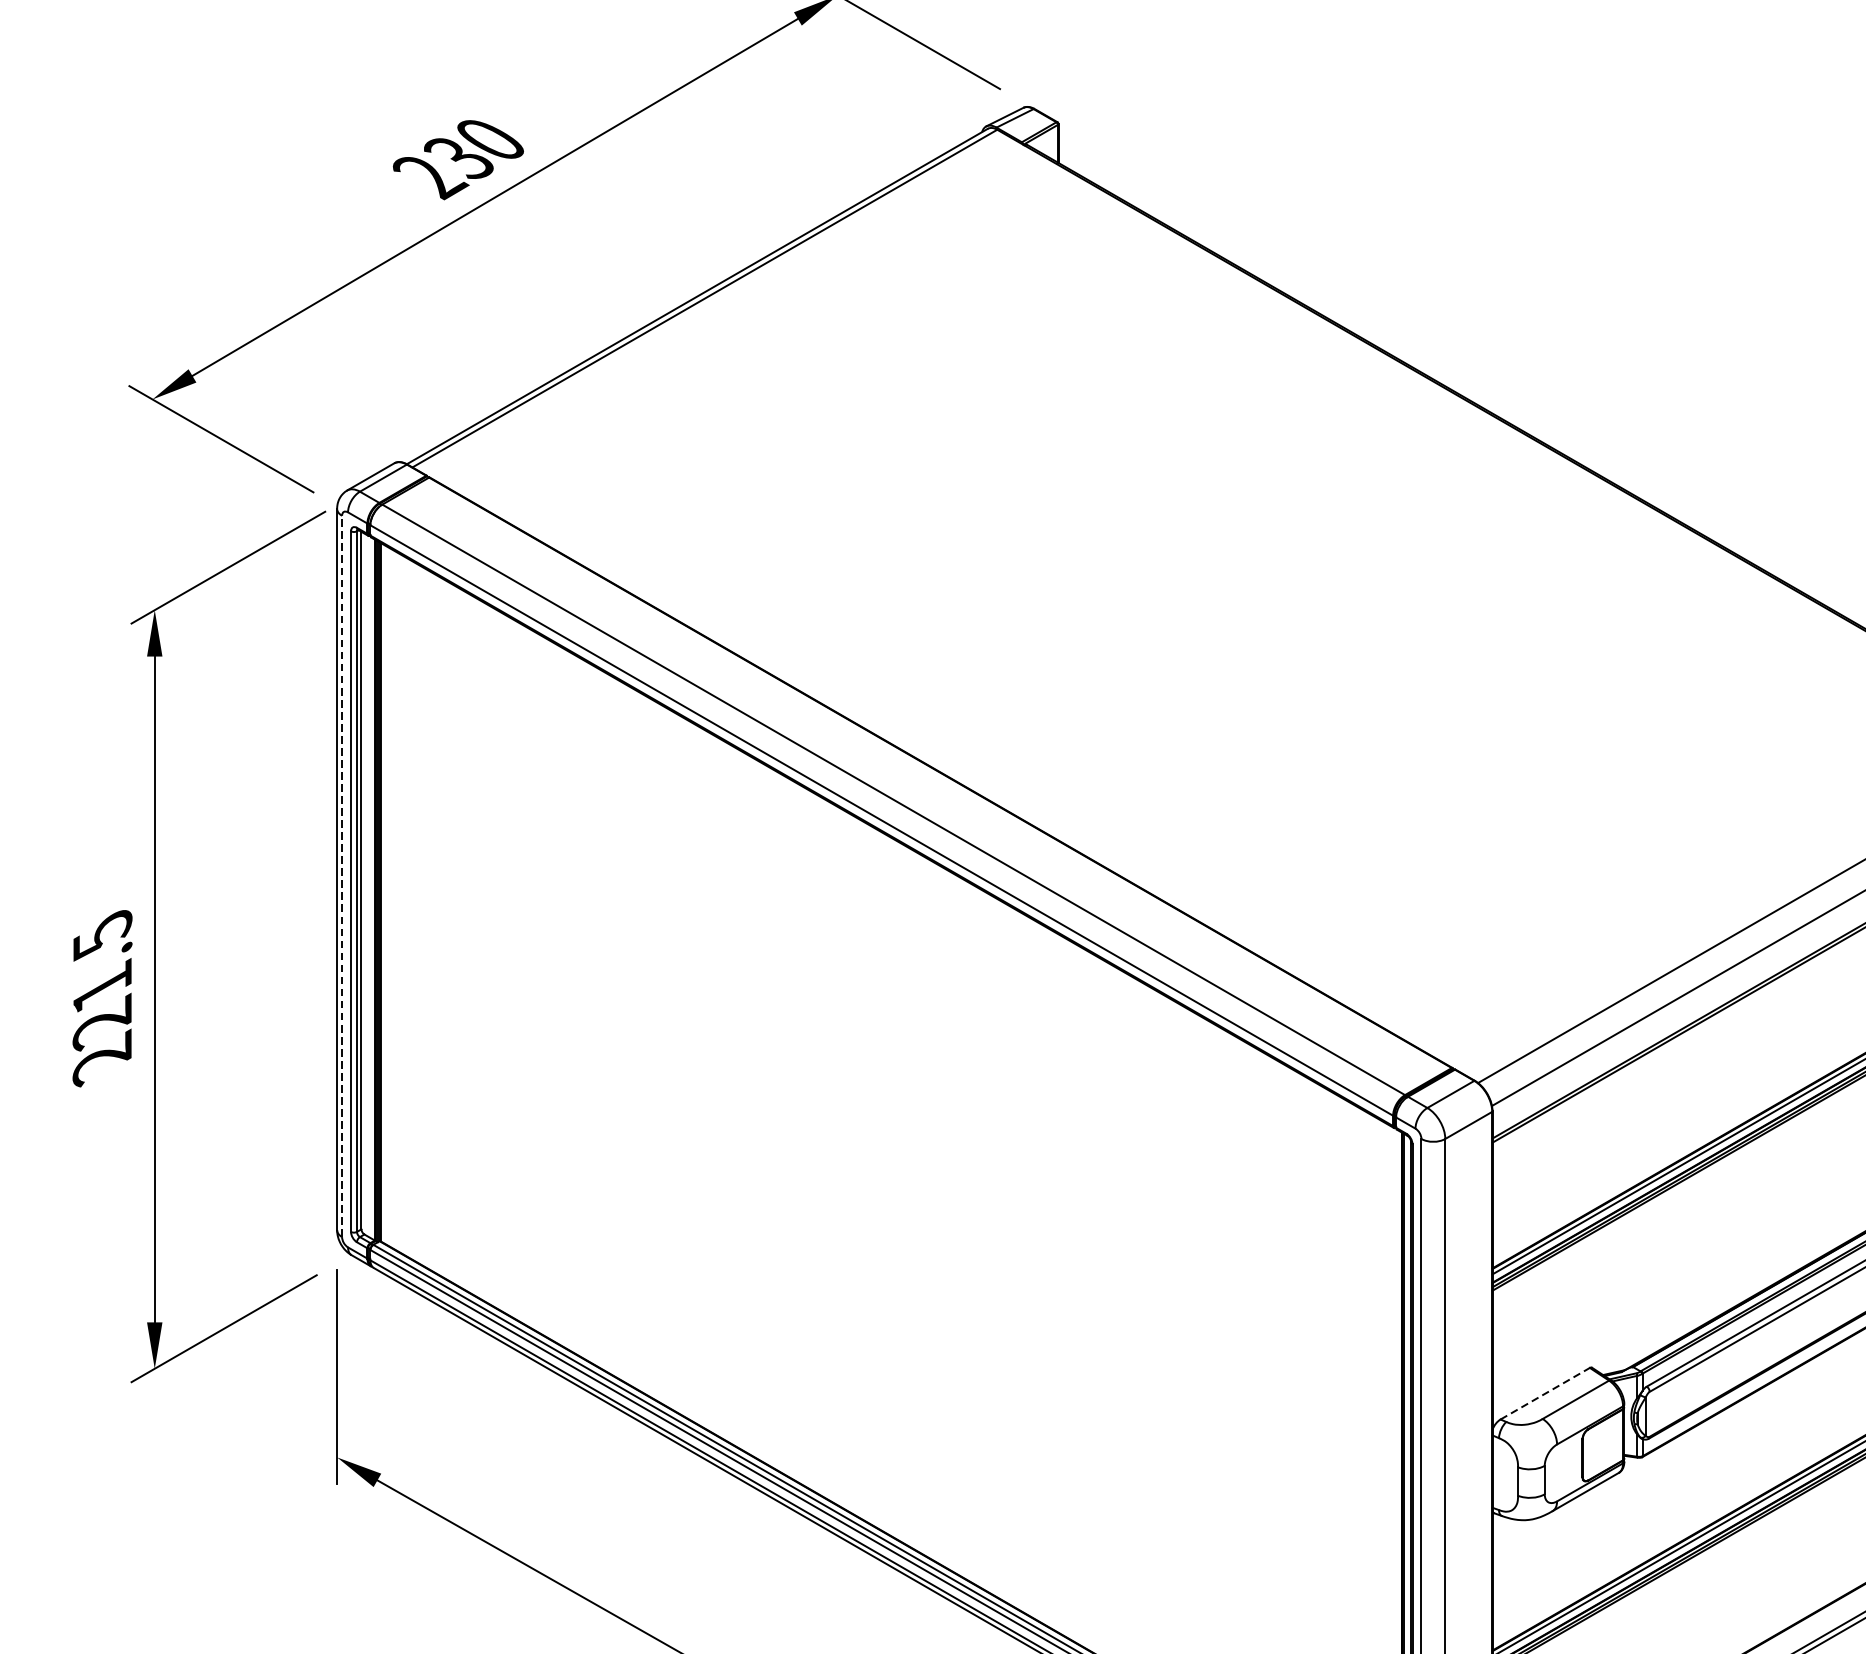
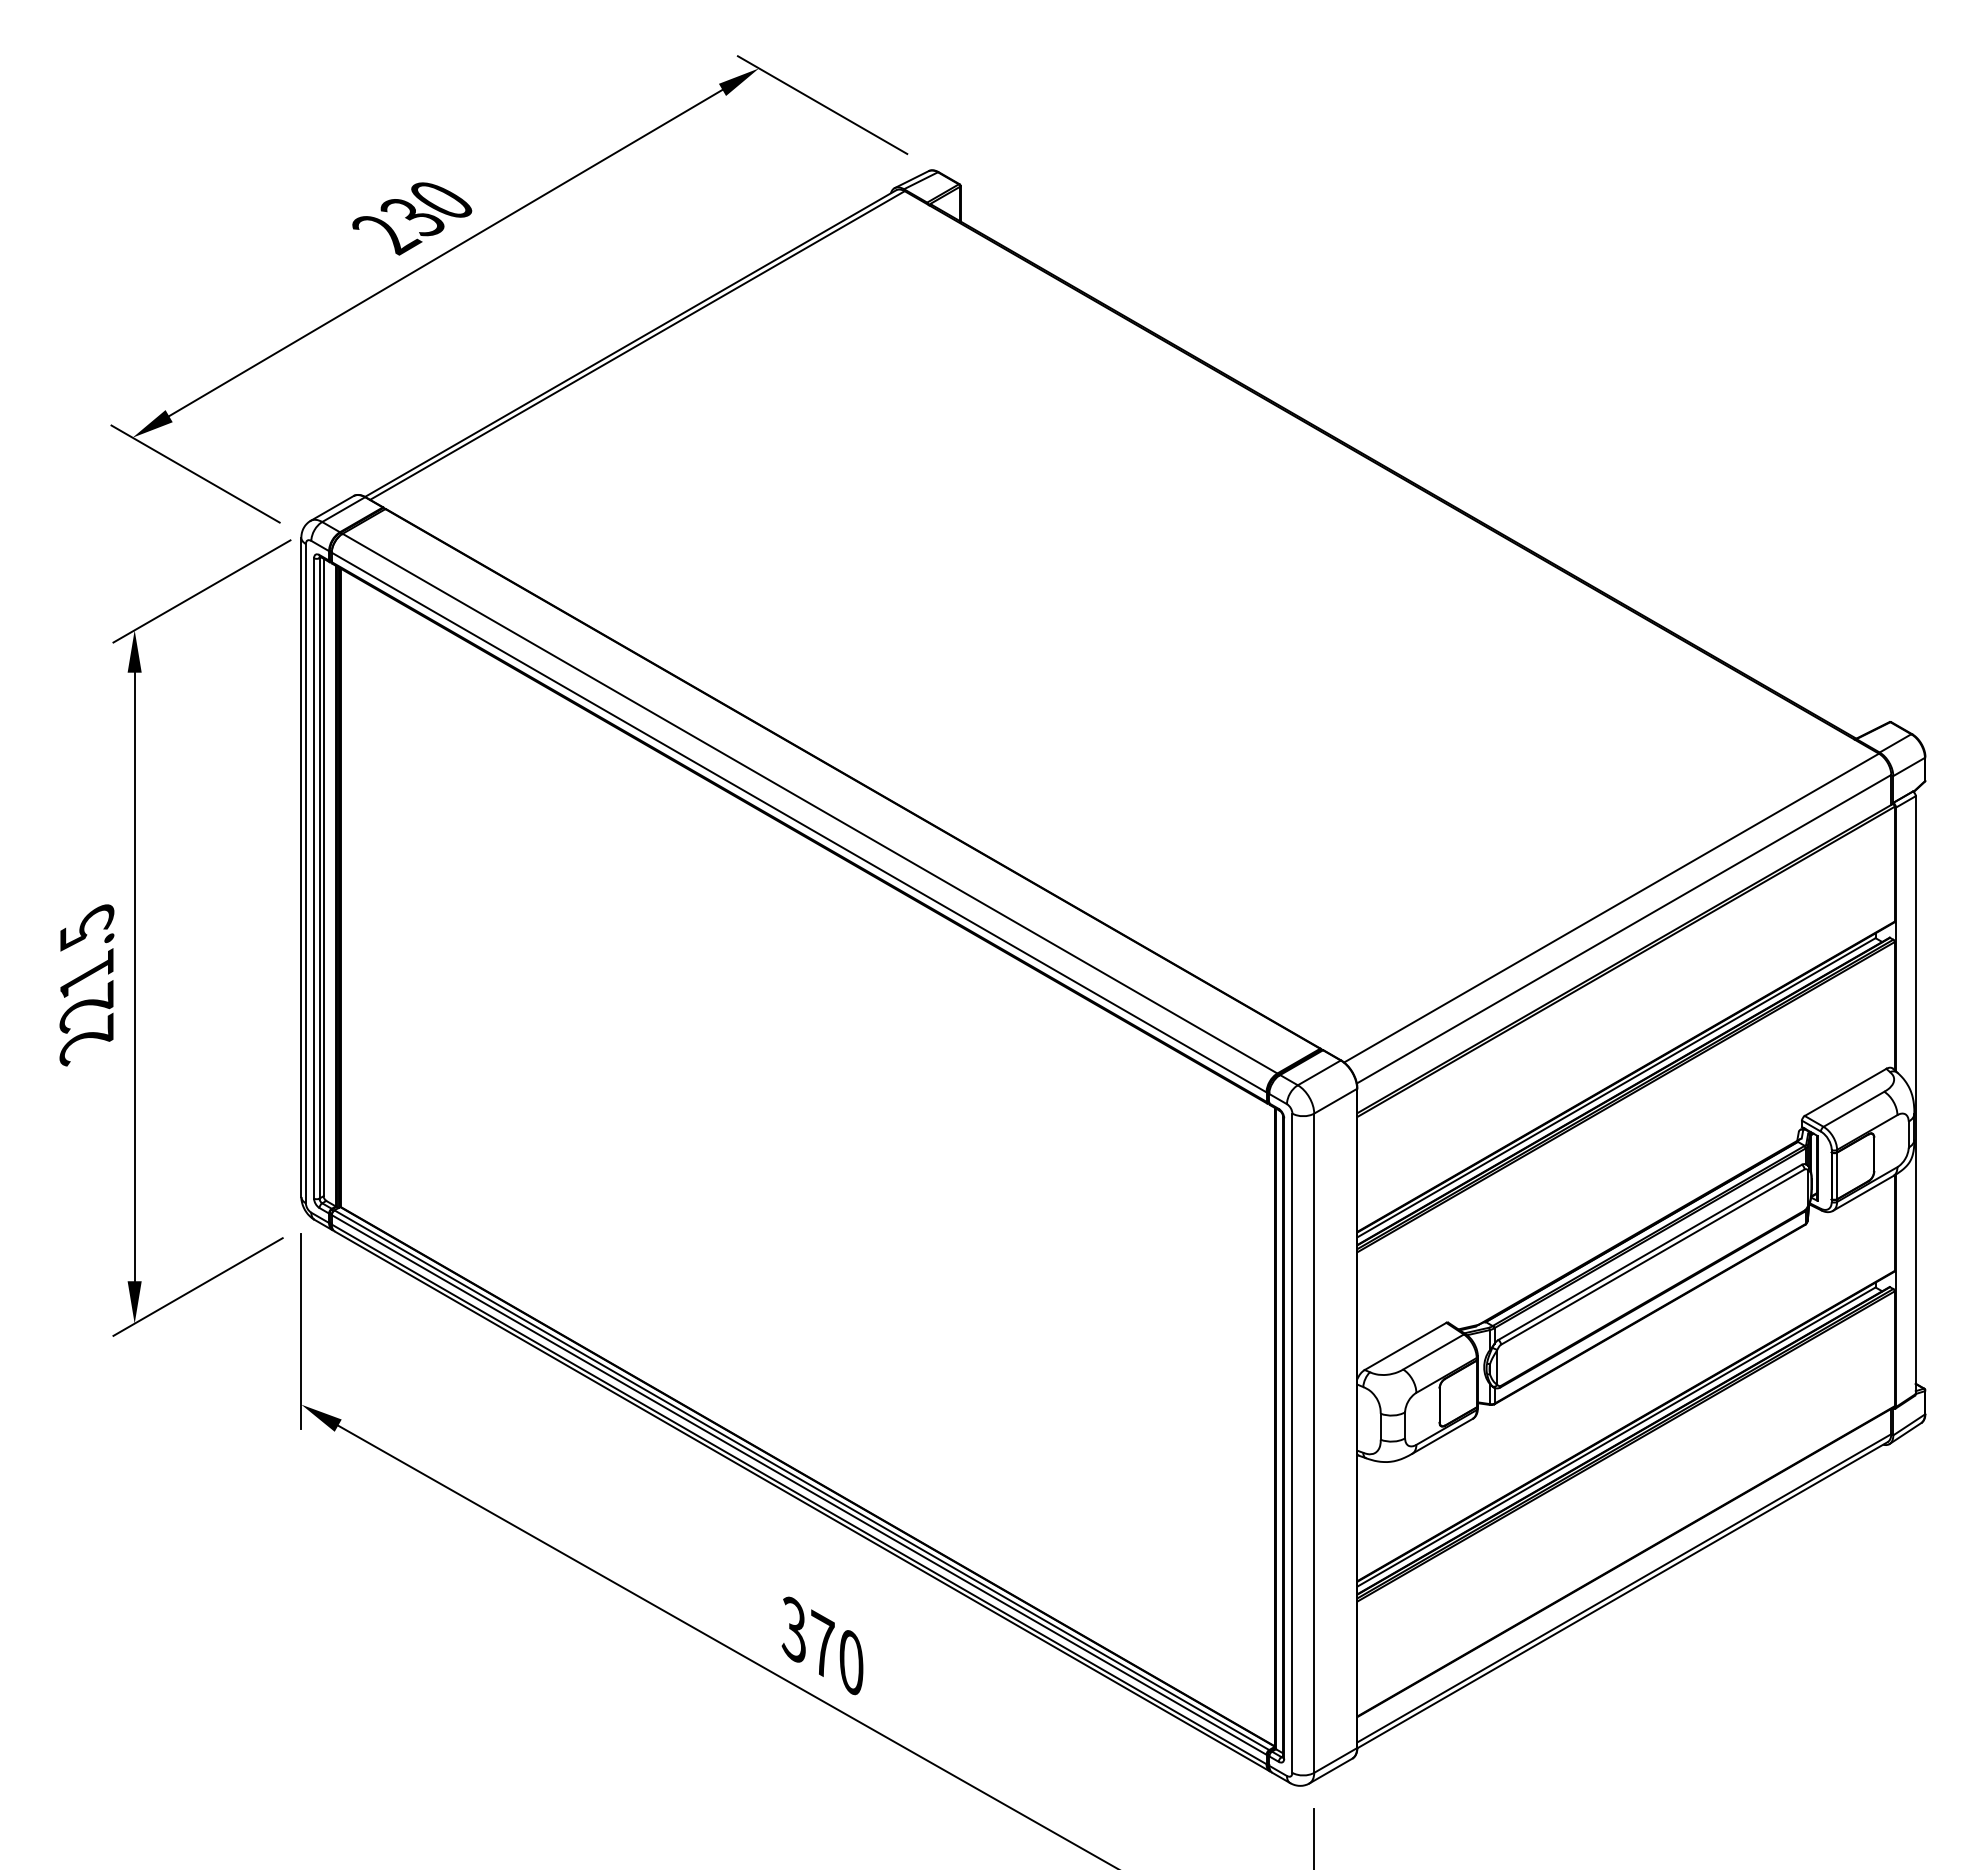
line: (341, 876) -> (305, 873), dashed -> solid
line: (1545, 1393) -> (1405, 1346), dashed -> solid

